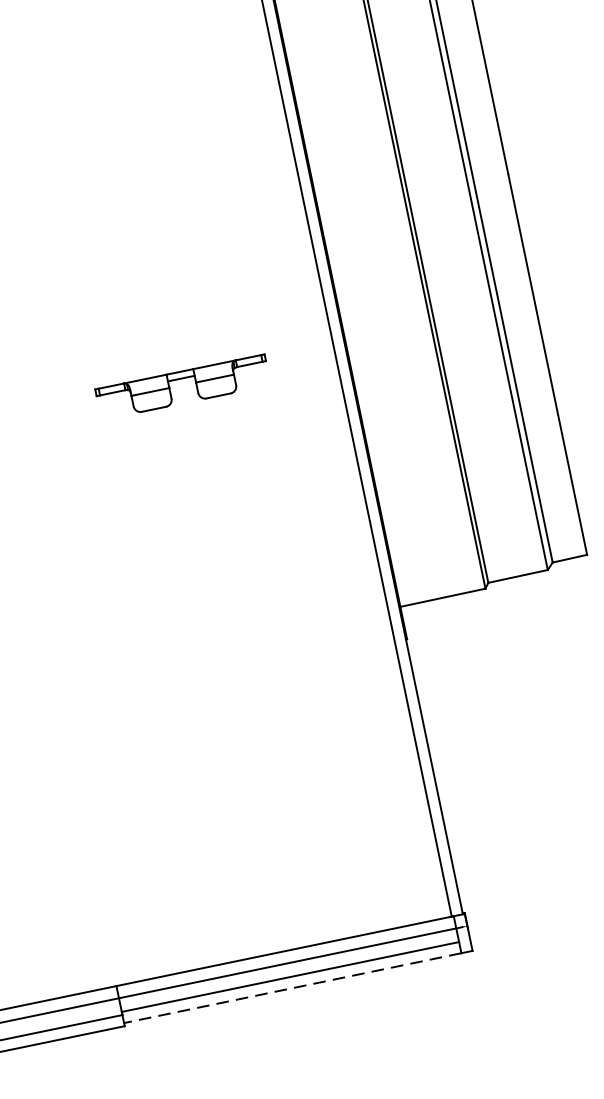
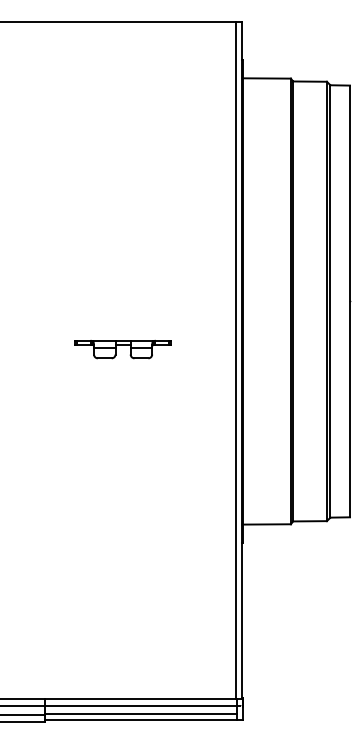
part: (182, 387) -> (122, 349), moved
line: (293, 987) -> (141, 719), dashed -> solid

